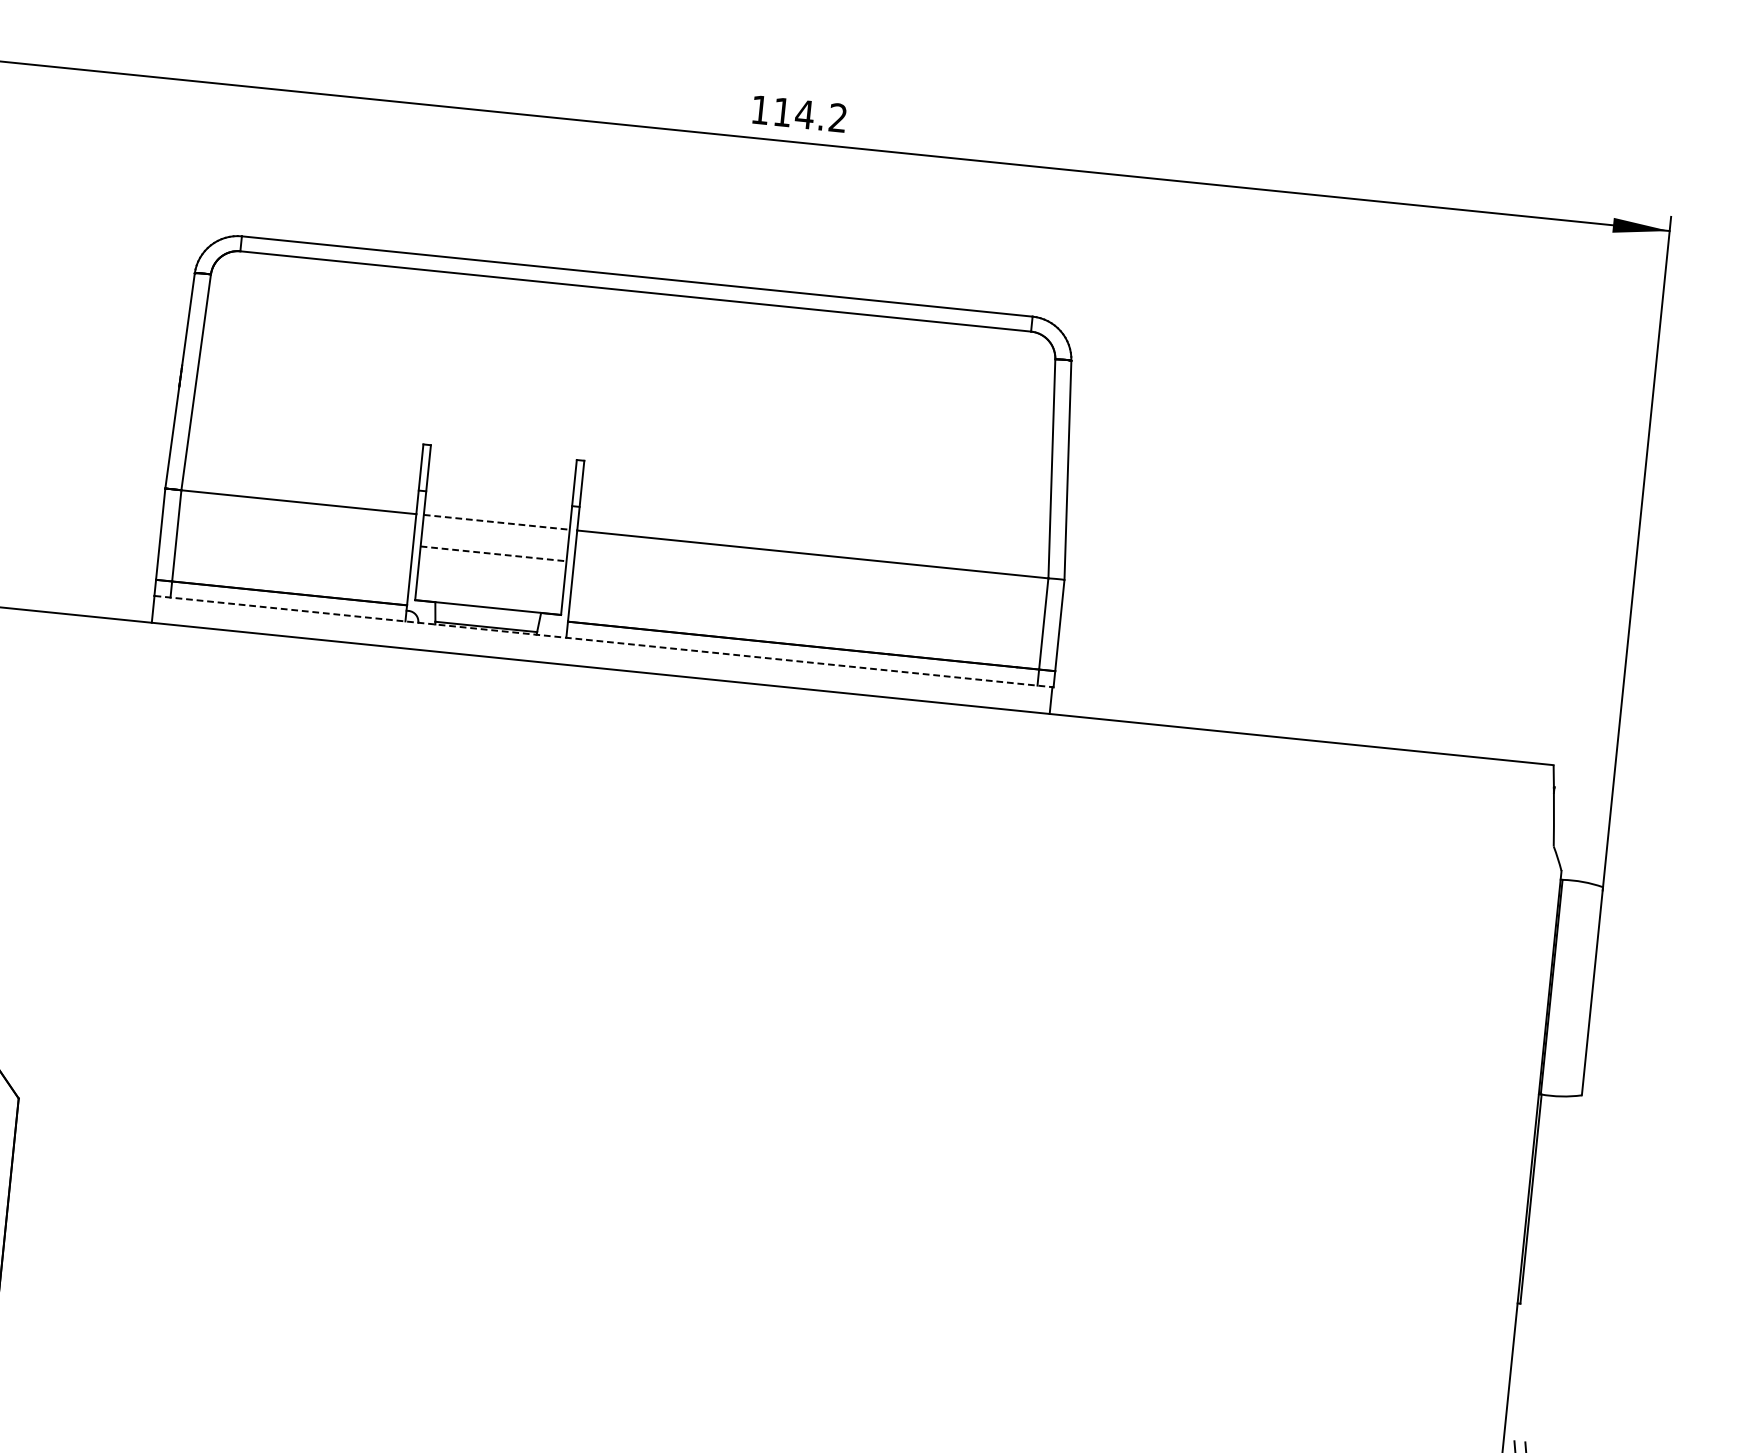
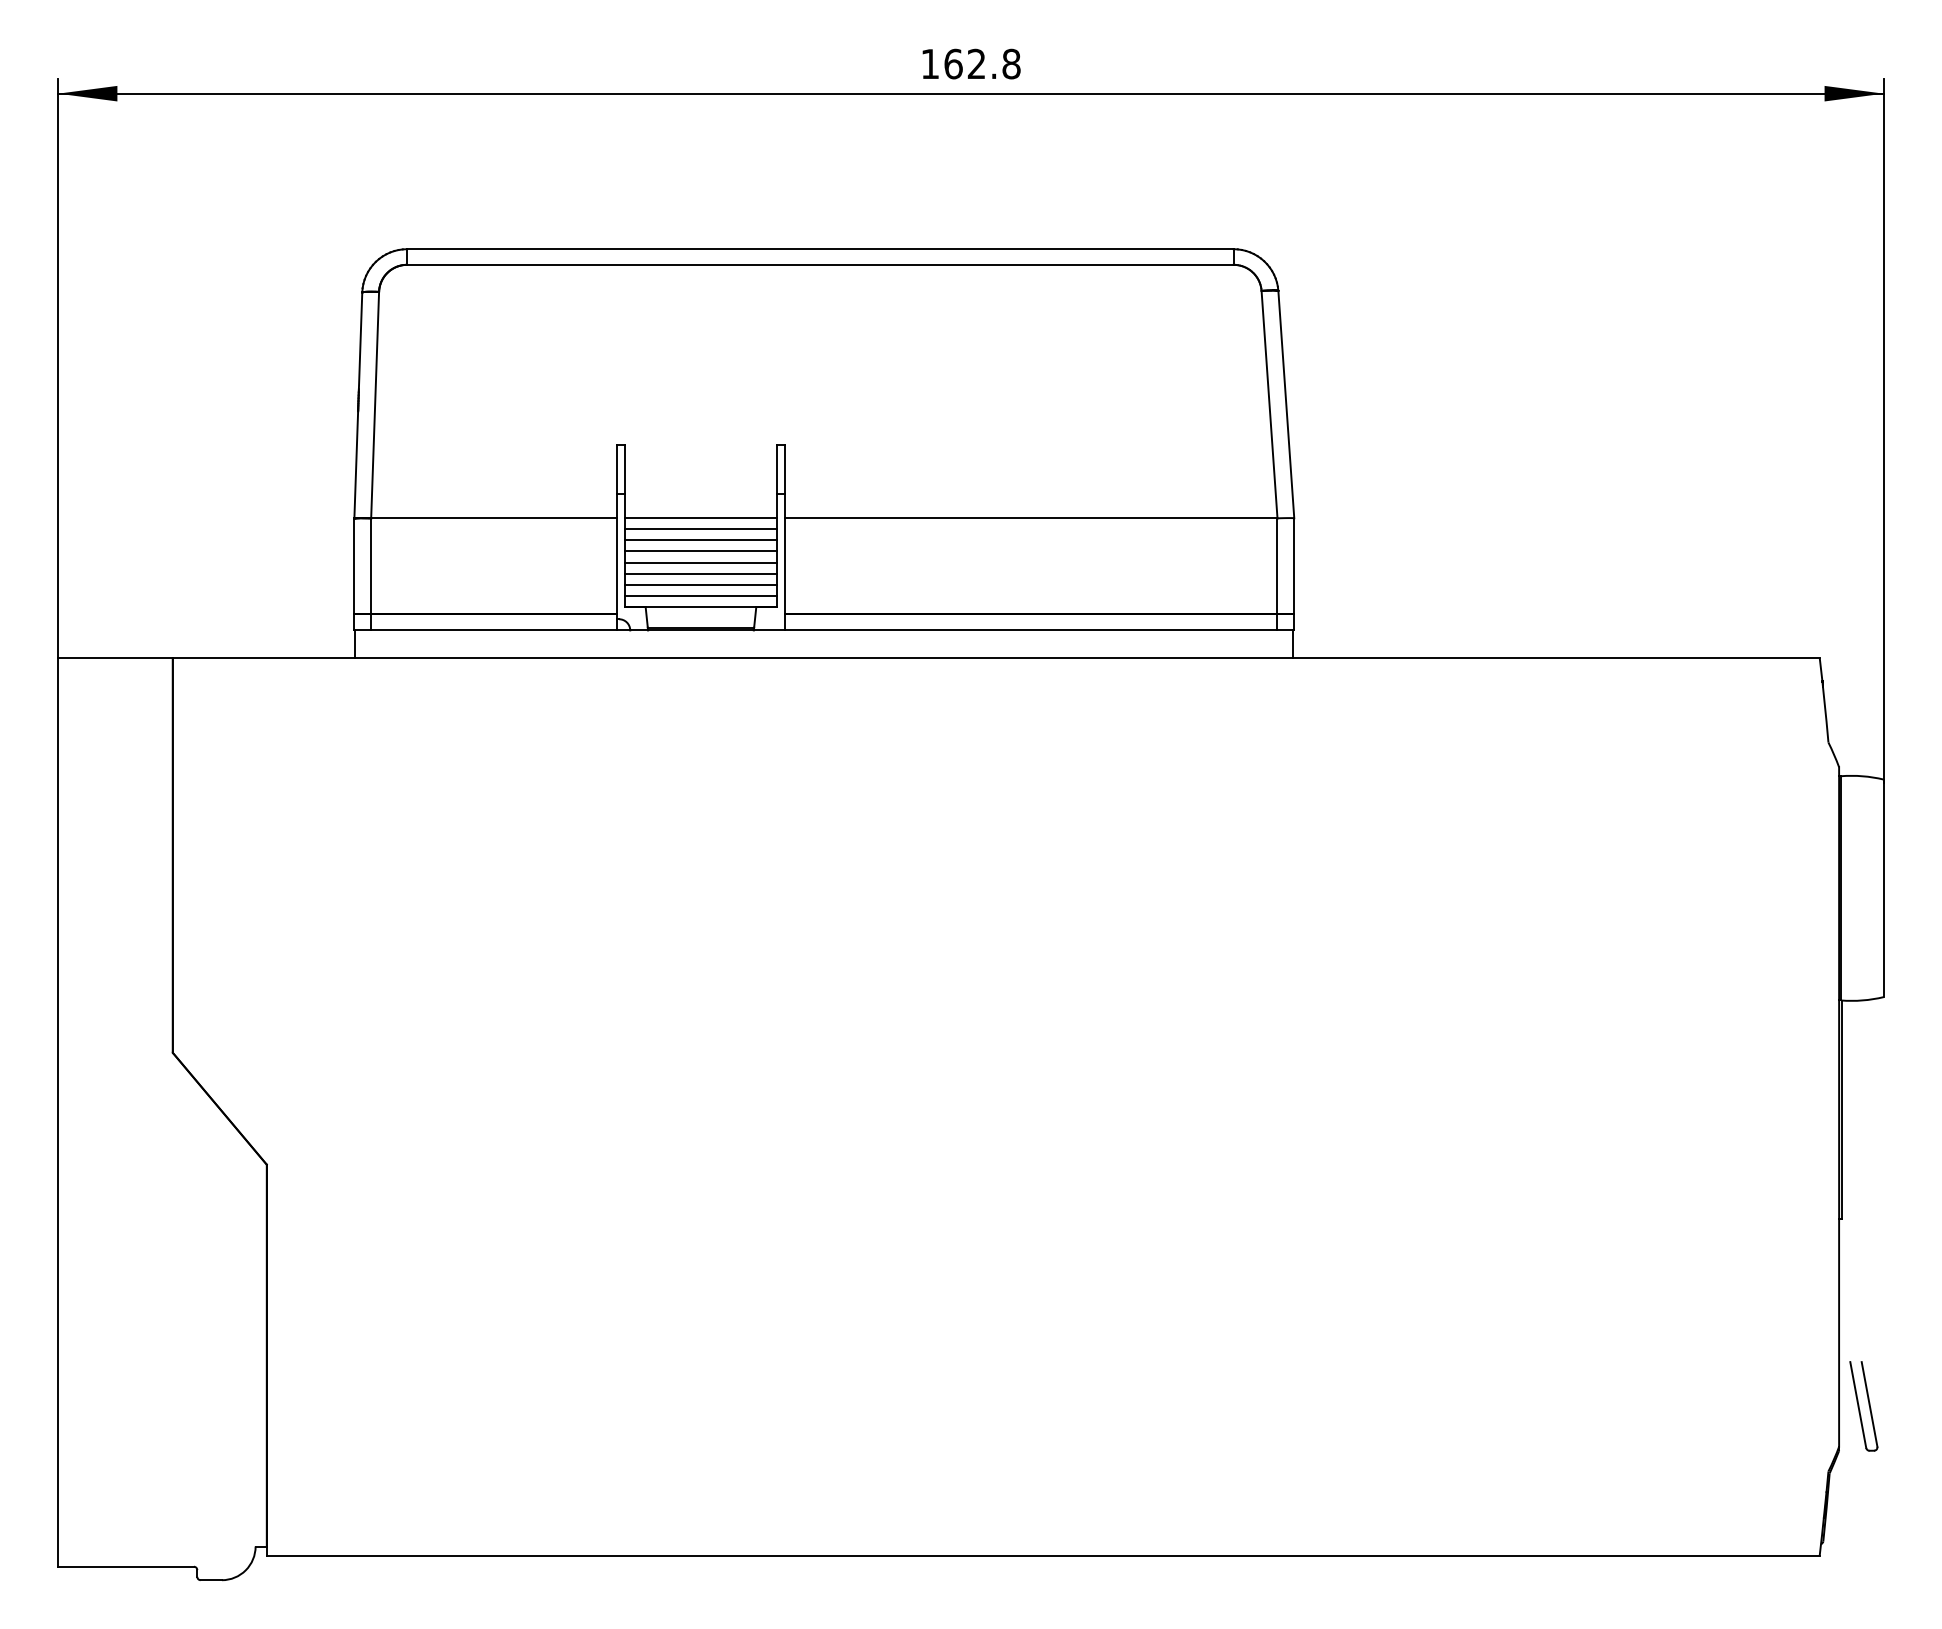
text: (810, 114) -> (982, 63), 114.2 -> 162.8
line: (497, 522) -> (701, 518), dashed -> solid
line: (495, 532) -> (700, 528), added
line: (494, 543) -> (700, 540), added
line: (494, 554) -> (701, 551), dashed -> solid
line: (492, 564) -> (700, 562), added
line: (491, 575) -> (700, 573), added
line: (490, 585) -> (700, 584), added
line: (488, 597) -> (700, 596), added
line: (604, 641) -> (824, 630), dashed -> solid

